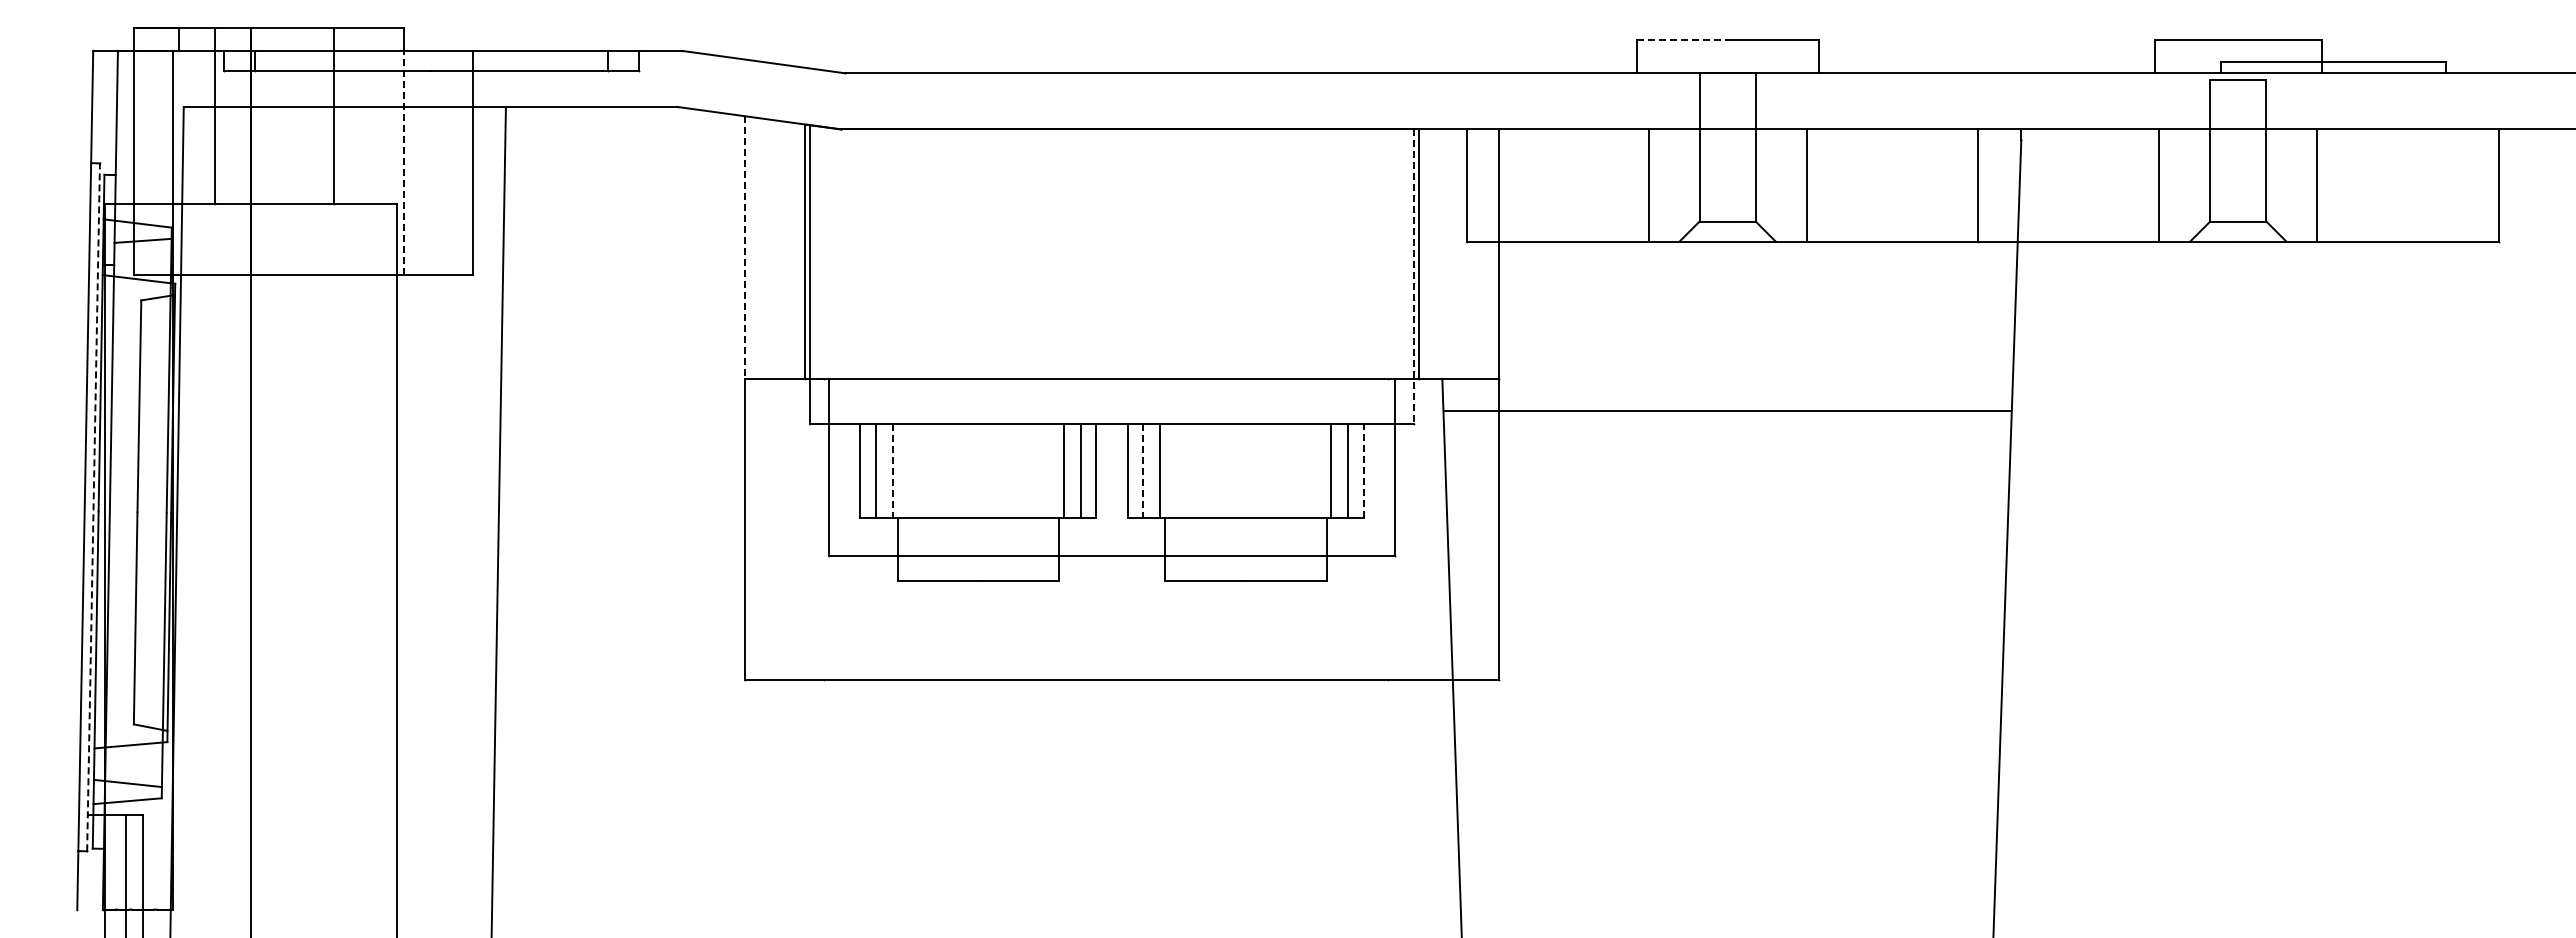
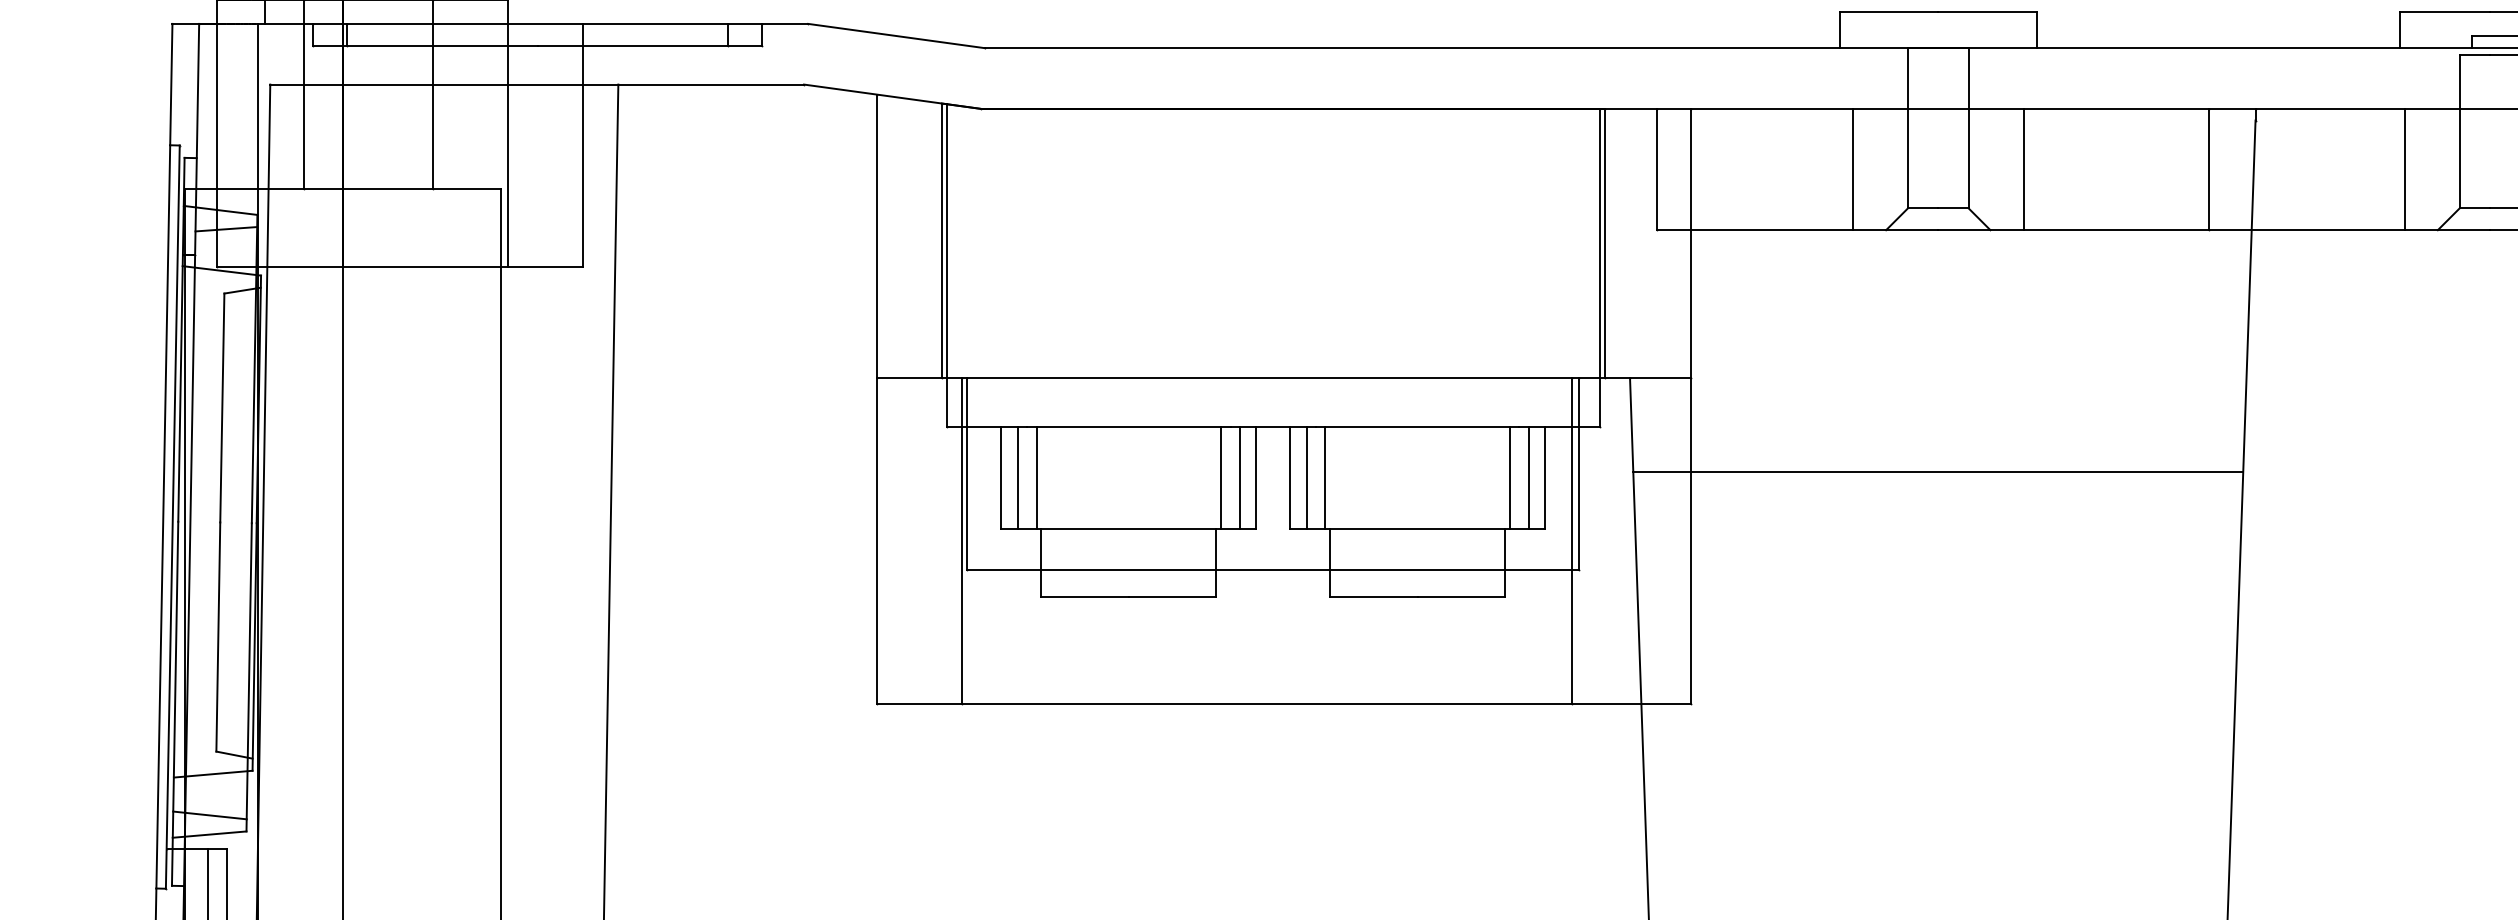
line: (1682, 39) -> (1889, 11), dashed -> solid
line: (403, 162) -> (507, 144), dashed -> solid
line: (744, 248) -> (876, 237), dashed -> solid
line: (1414, 277) -> (1599, 268), dashed -> solid
line: (1727, 410) -> (1938, 471), moved
line: (1363, 470) -> (1544, 477), dashed -> solid
line: (893, 471) -> (1037, 478), dashed -> solid
line: (1143, 471) -> (1307, 478), dashed -> solid
line: (93, 506) -> (172, 516), dashed -> solid
line: (824, 528) -> (962, 539), added
line: (1388, 528) -> (1571, 539), added

